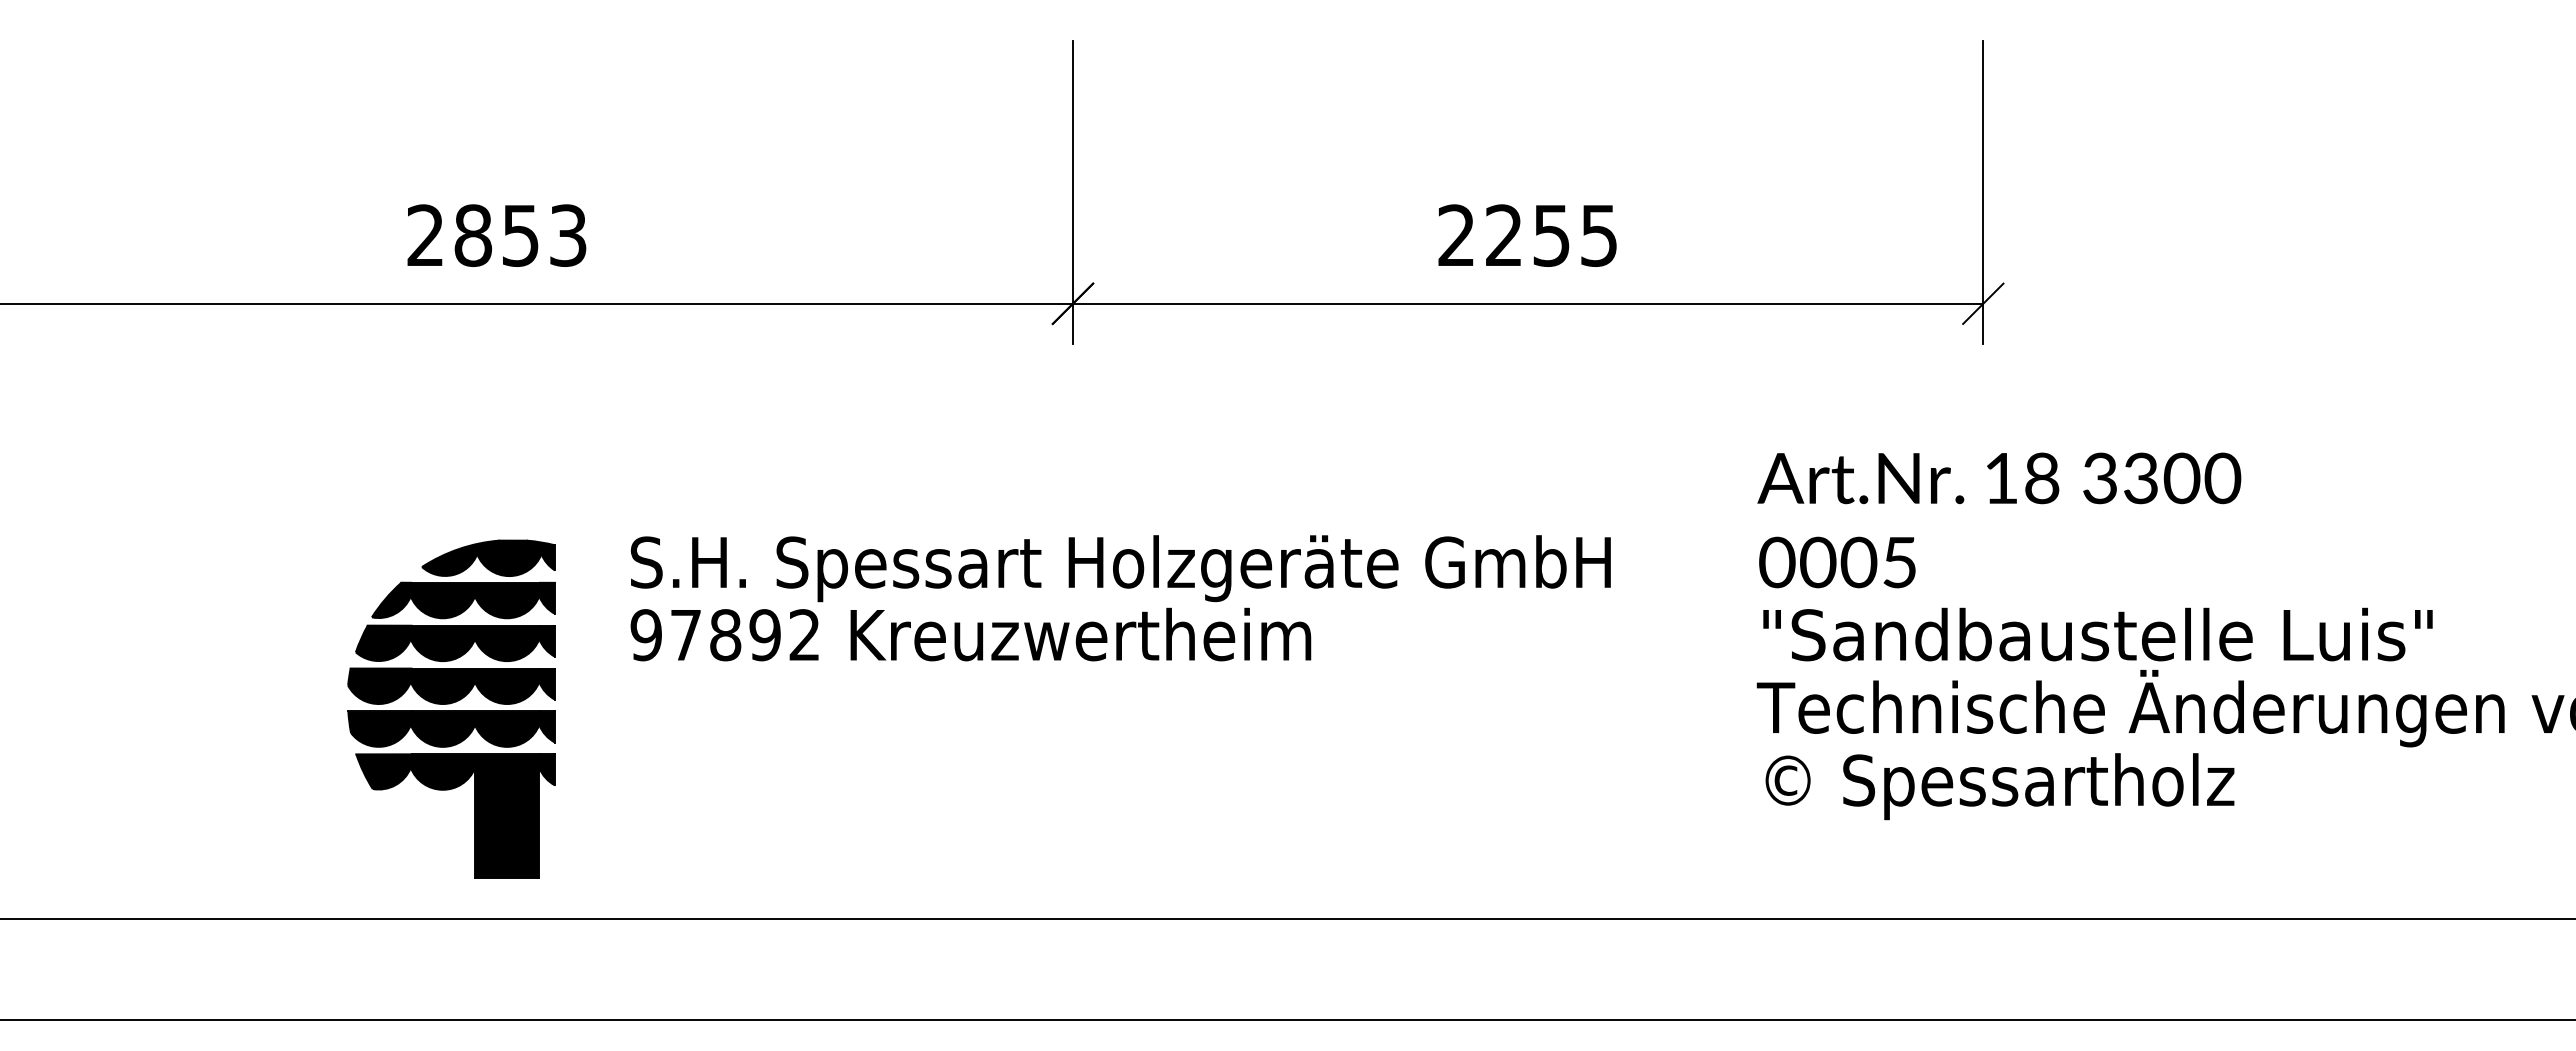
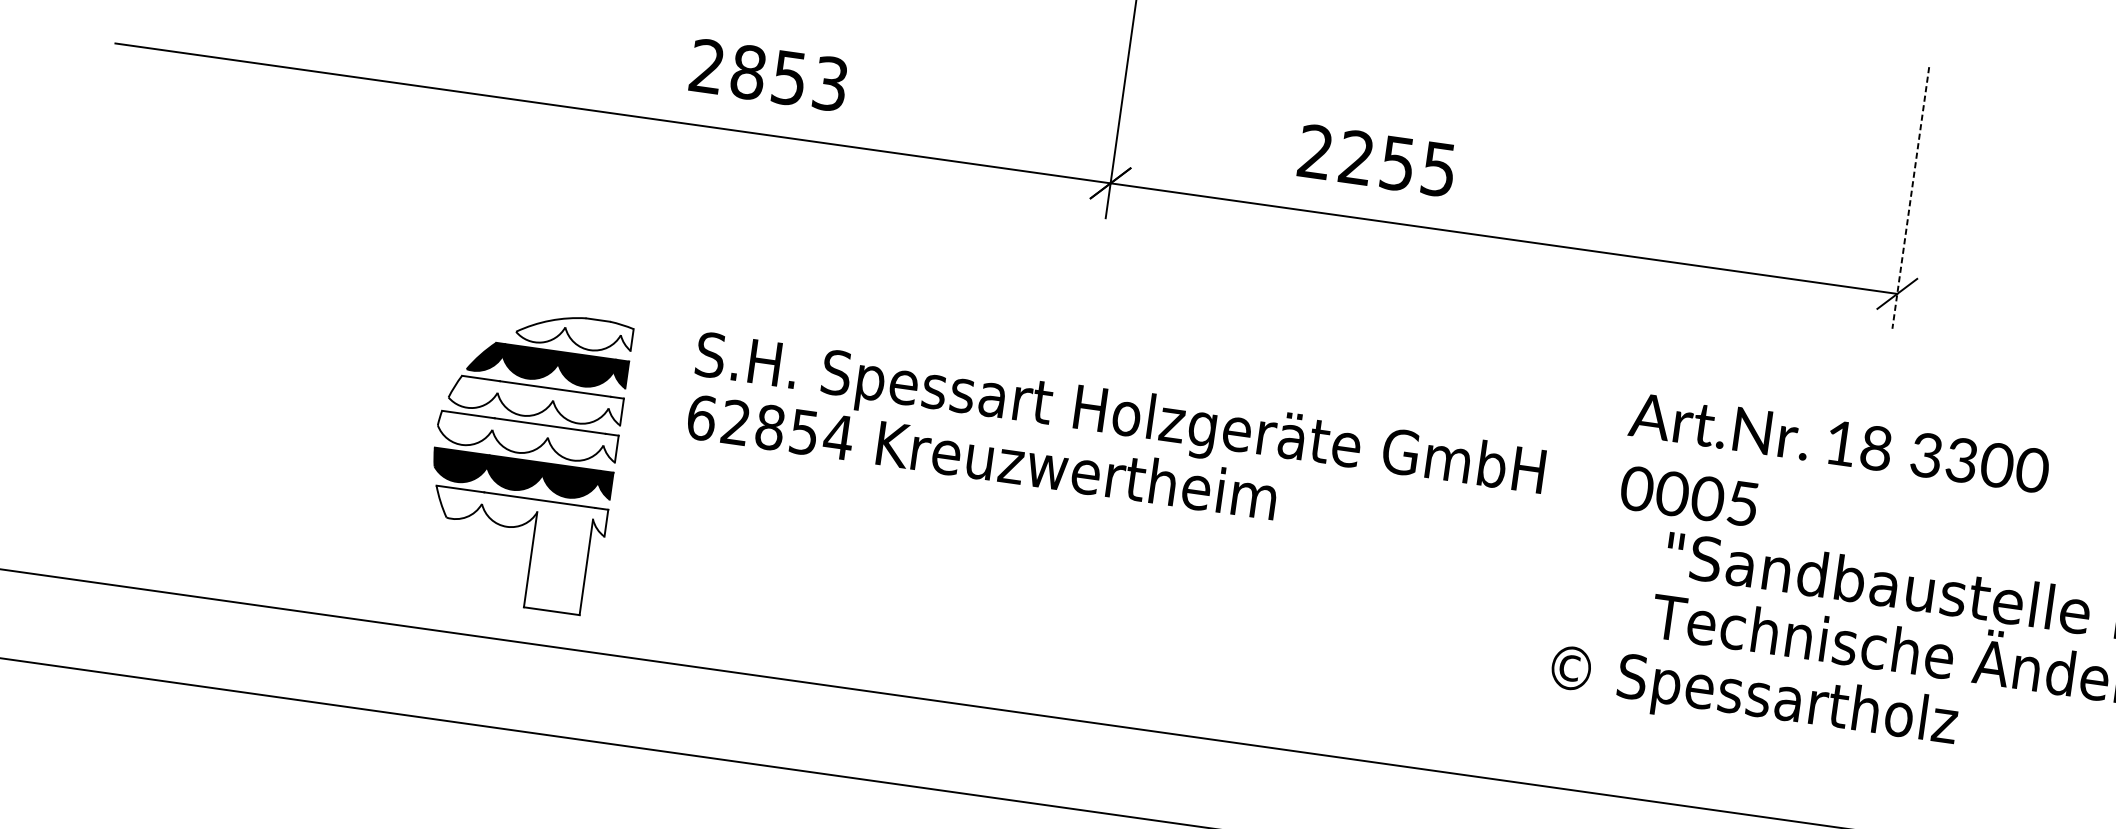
line: (1983, 193) -> (1910, 198), solid -> dashed
text: (496, 235) -> (768, 75), moved
text: (1527, 235) -> (1376, 160), moved
text: (1999, 520) -> (1834, 479), moved
fill: (488, 558) -> (574, 332), removed
text: (725, 635) -> (770, 427), 97892 -> 62854
fill: (455, 643) -> (535, 401), removed
fill: (451, 686) -> (527, 438), removed
text: (1999, 786) -> (1753, 699), moved
fill: (455, 816) -> (514, 551), removed

